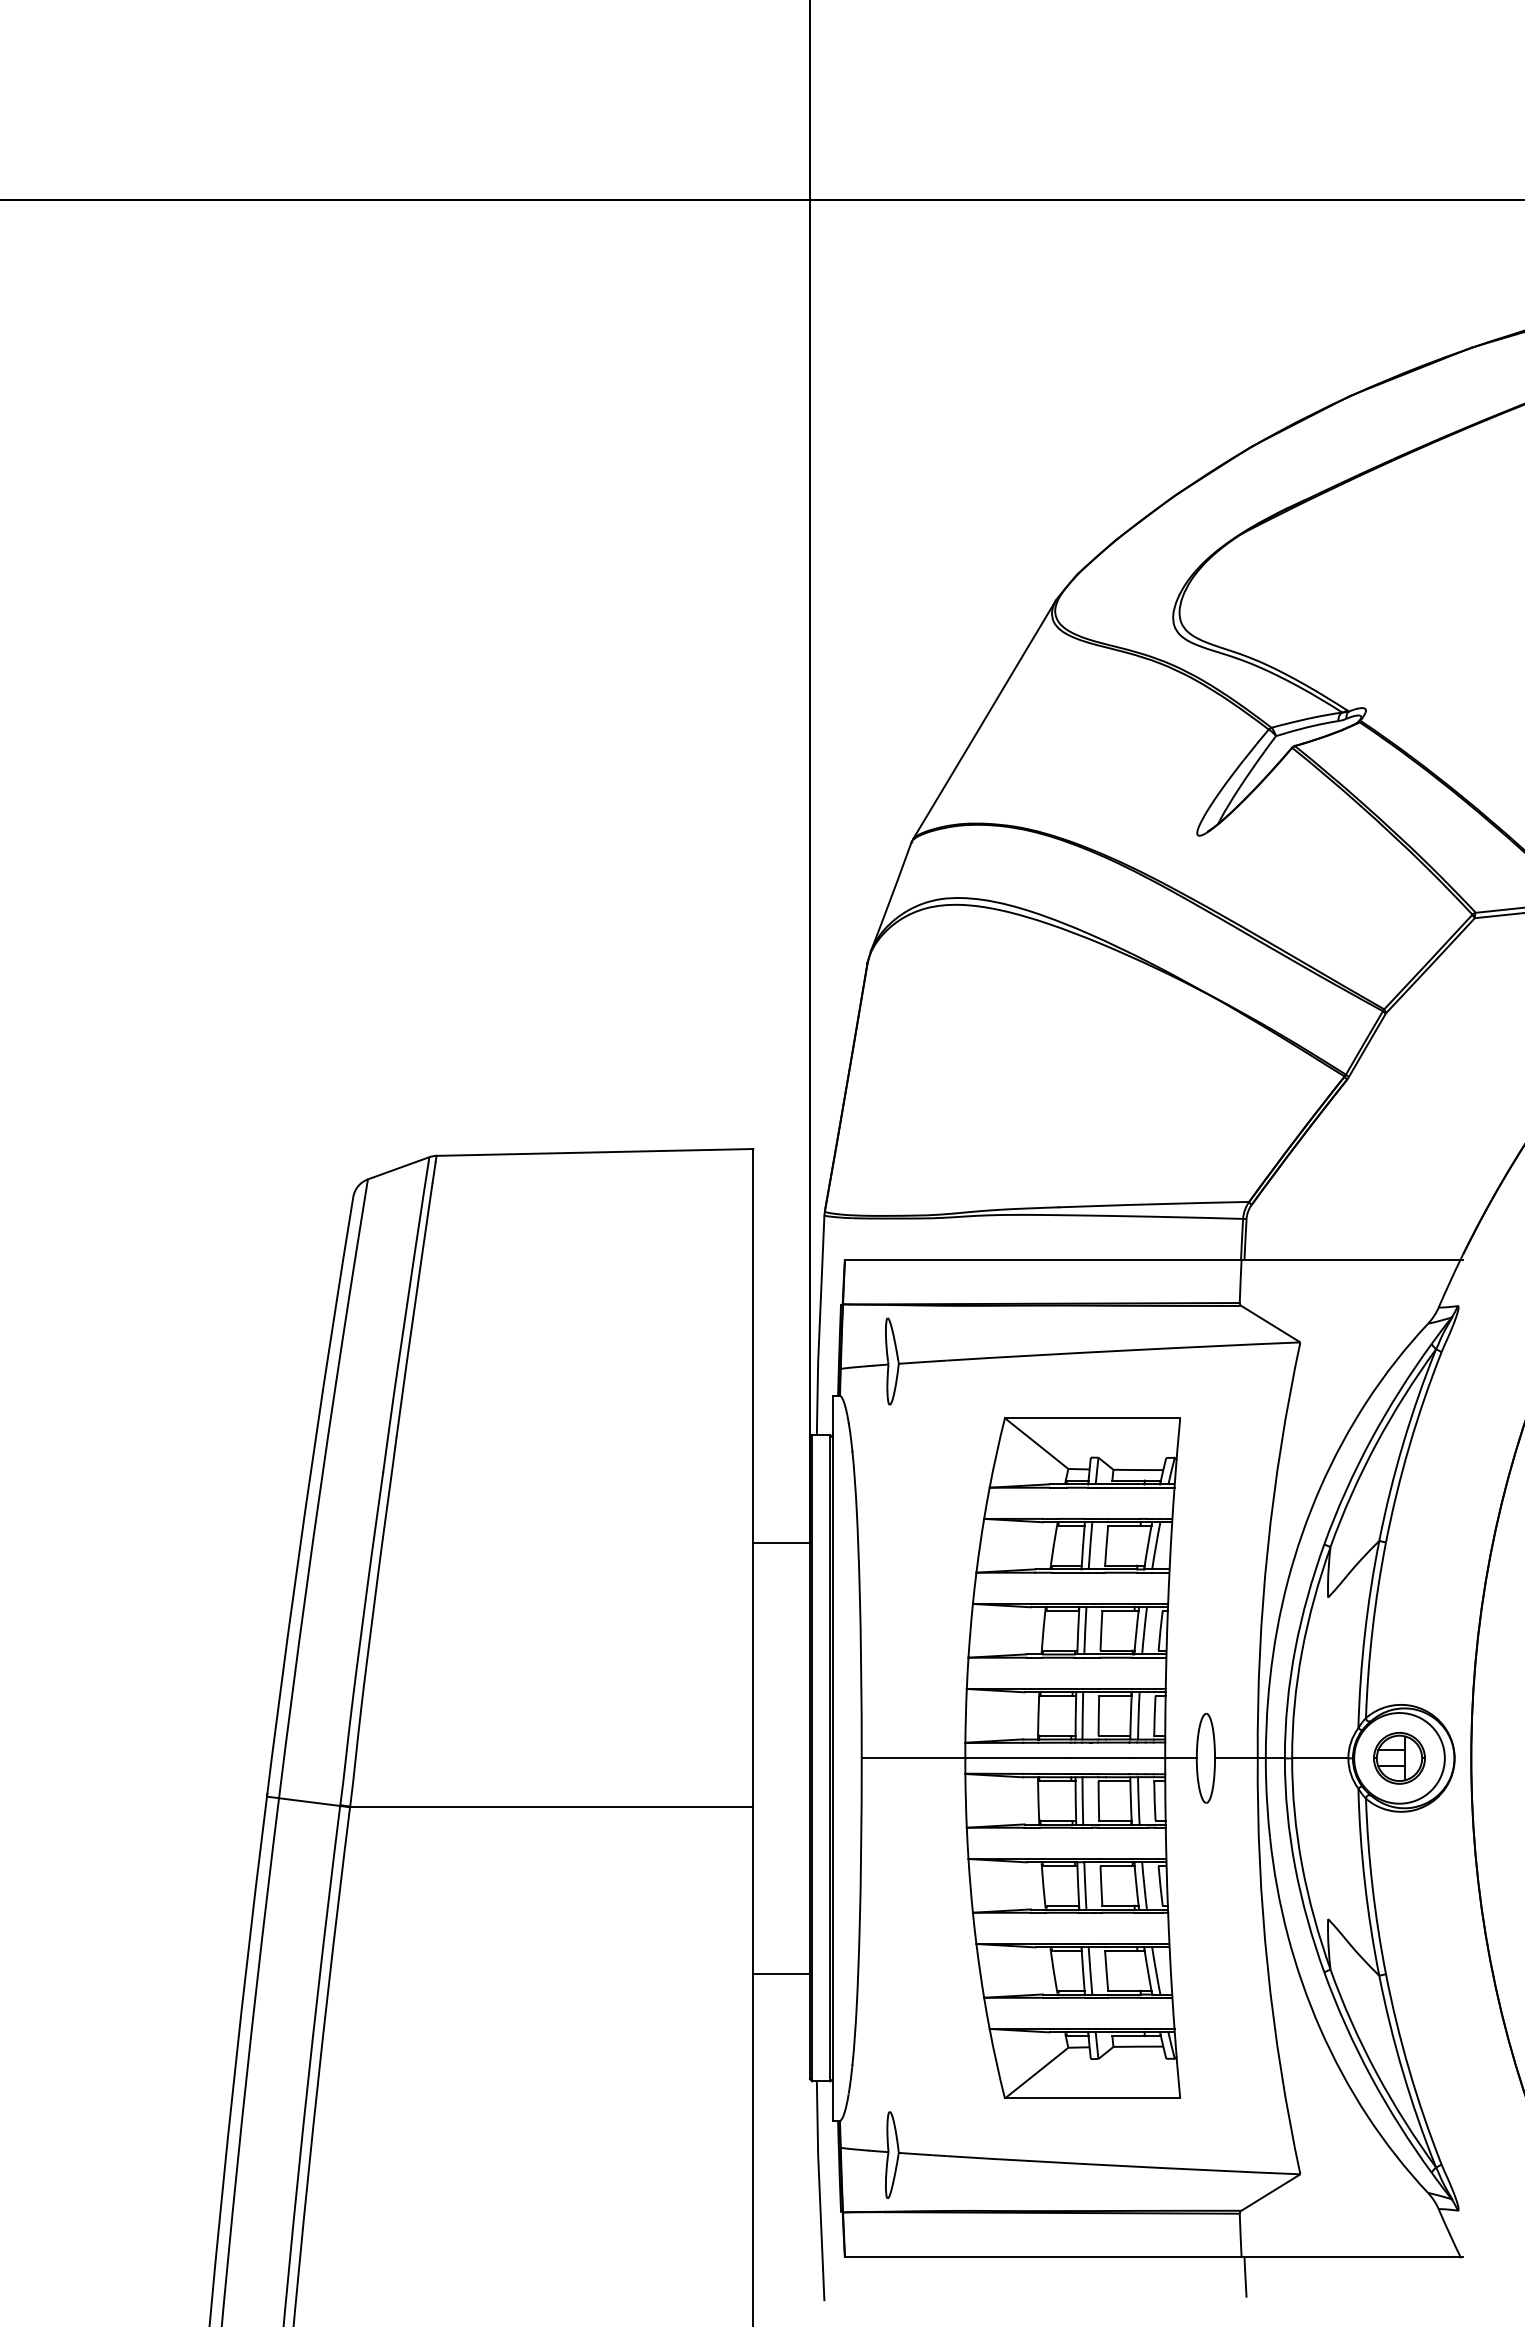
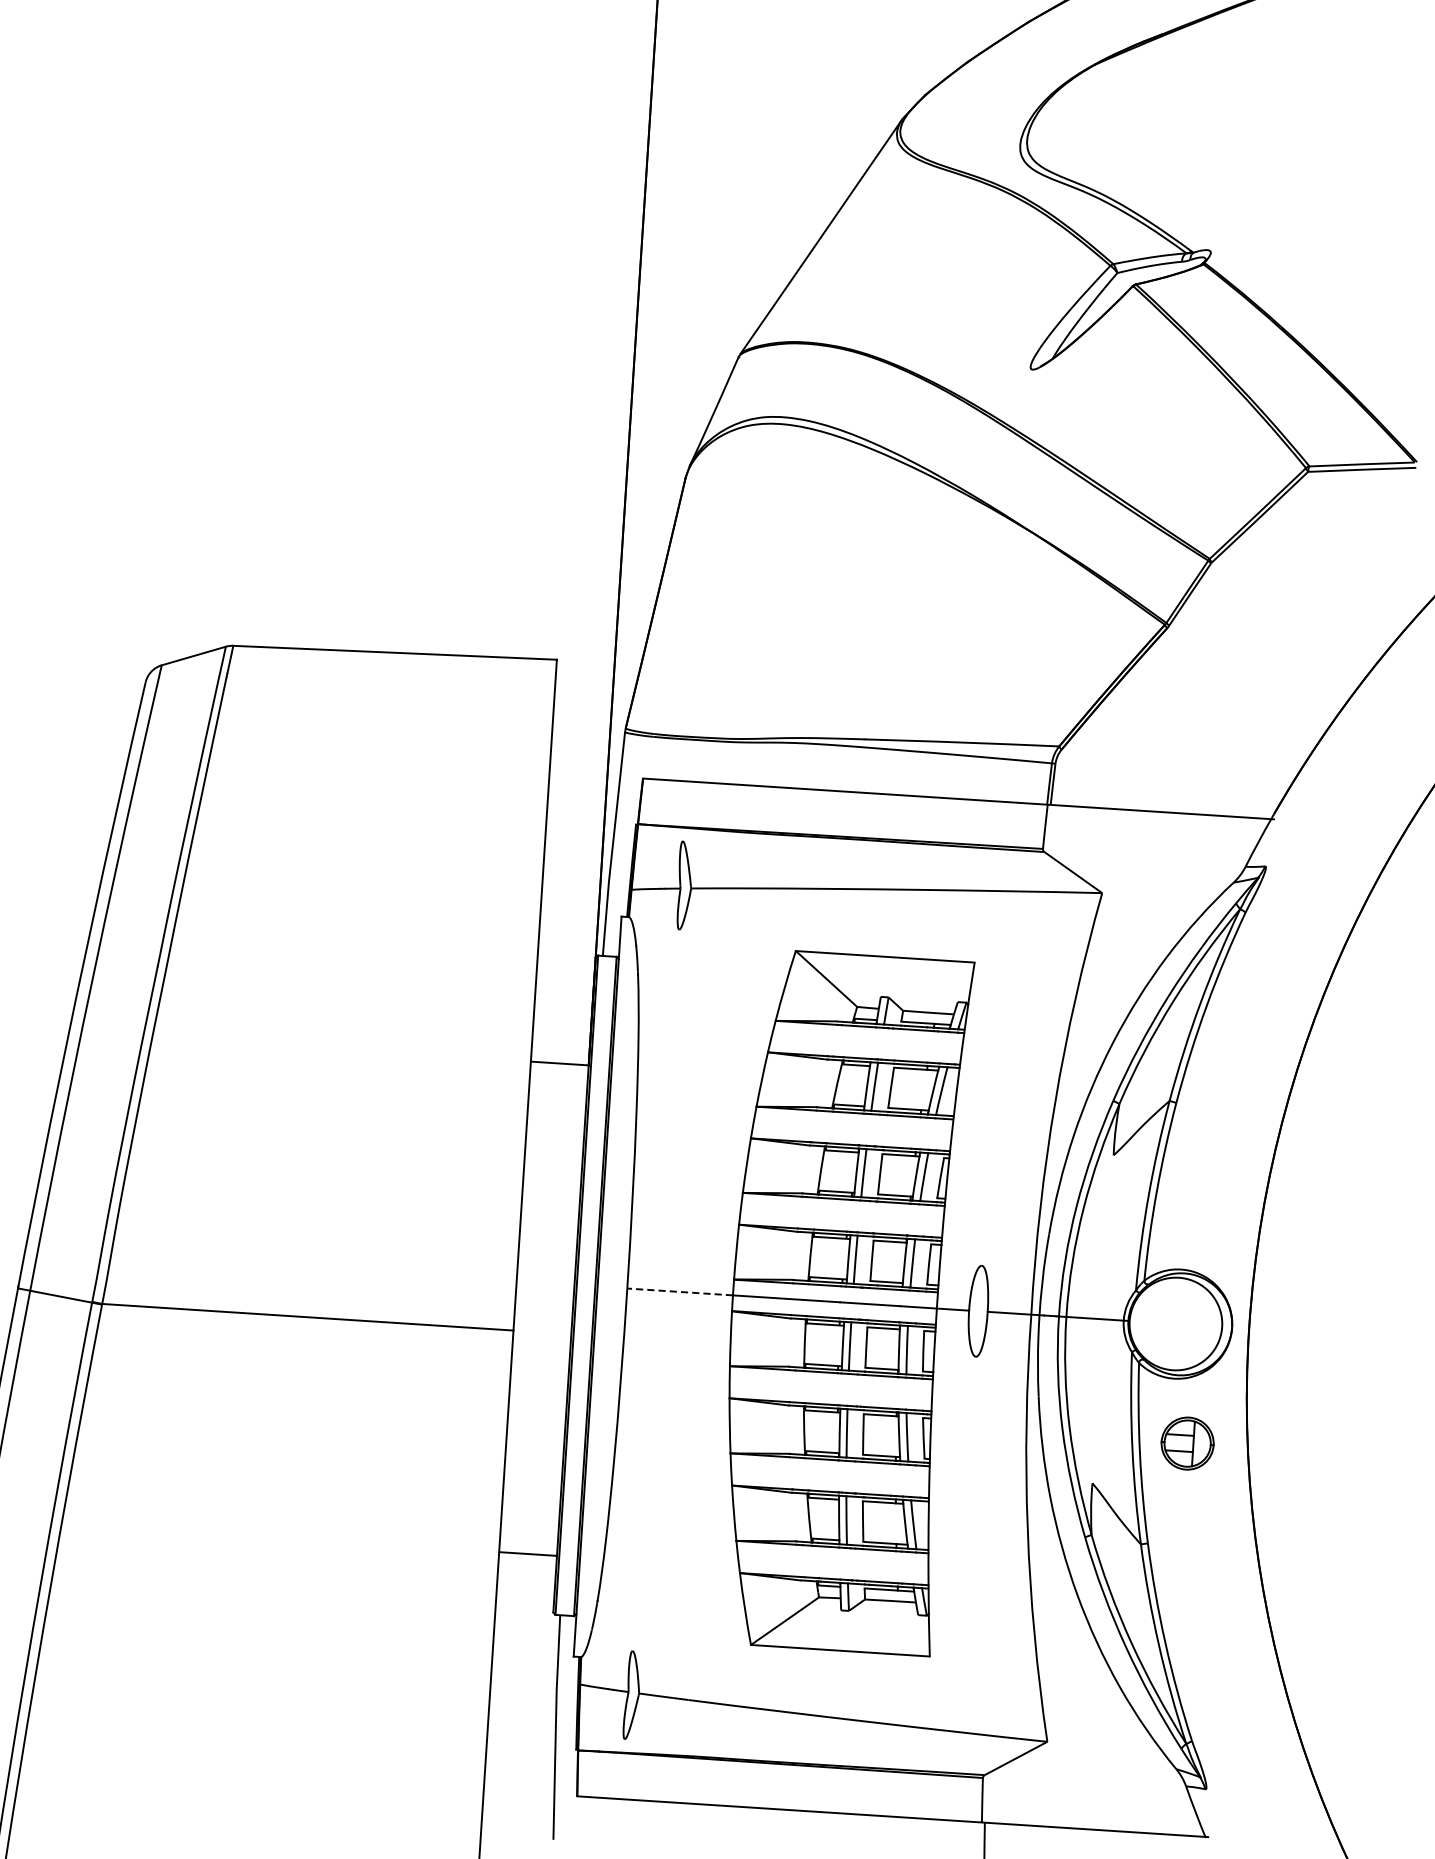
line: (913, 1758) -> (680, 1292), solid -> dashed
part: (1399, 1758) -> (1187, 1443), moved
line: (781, 1973) -> (527, 1553), moved

